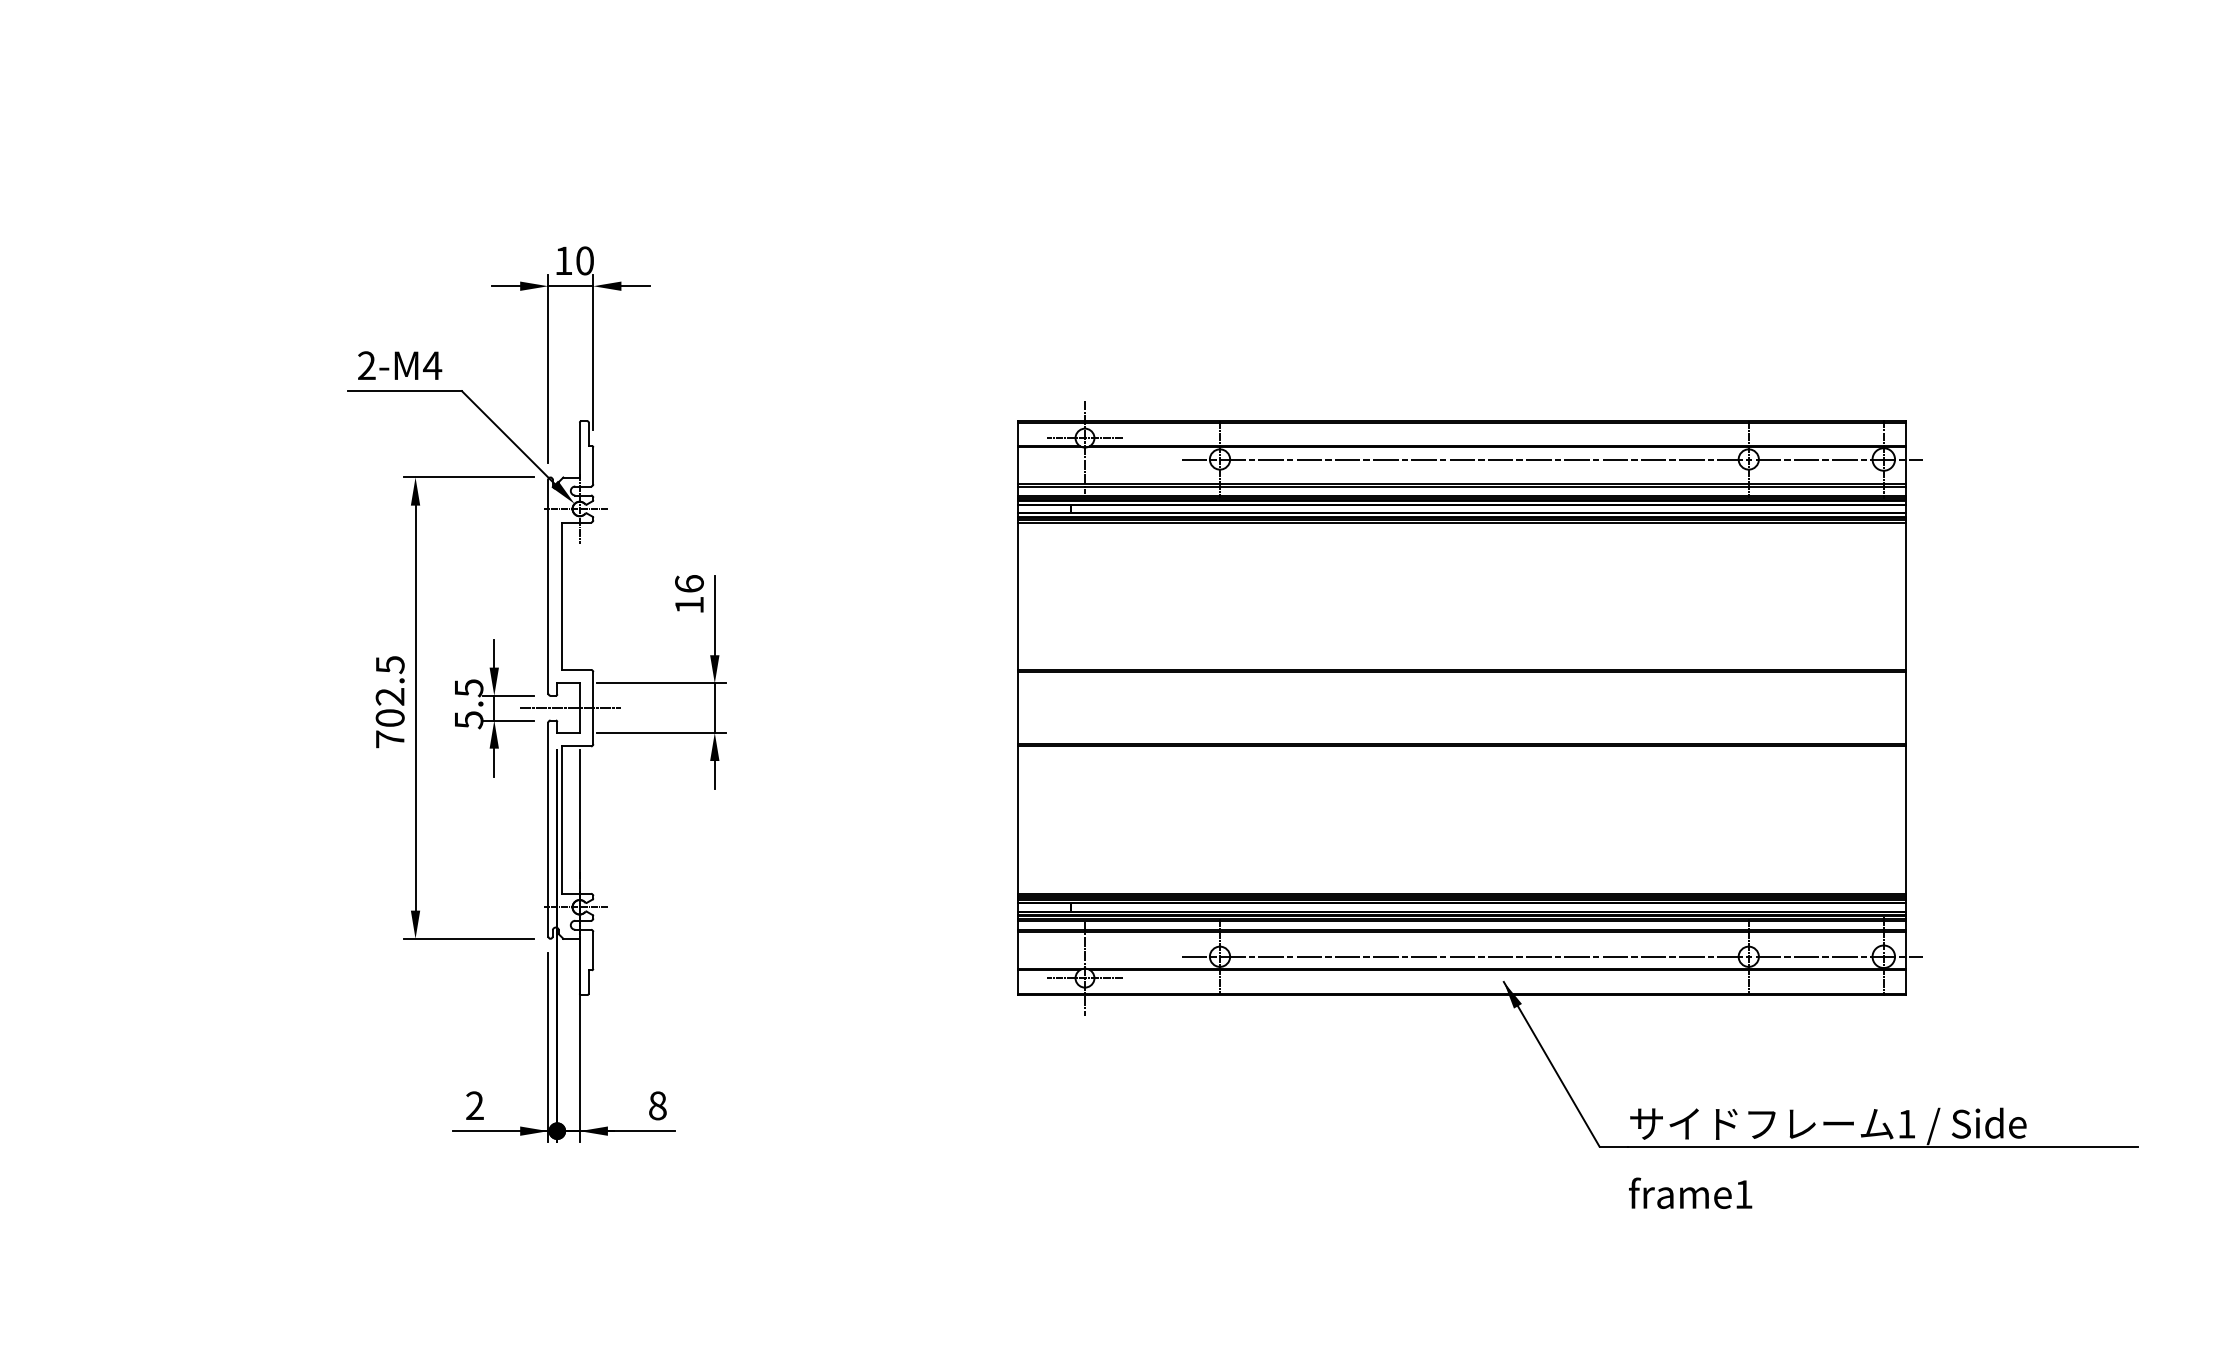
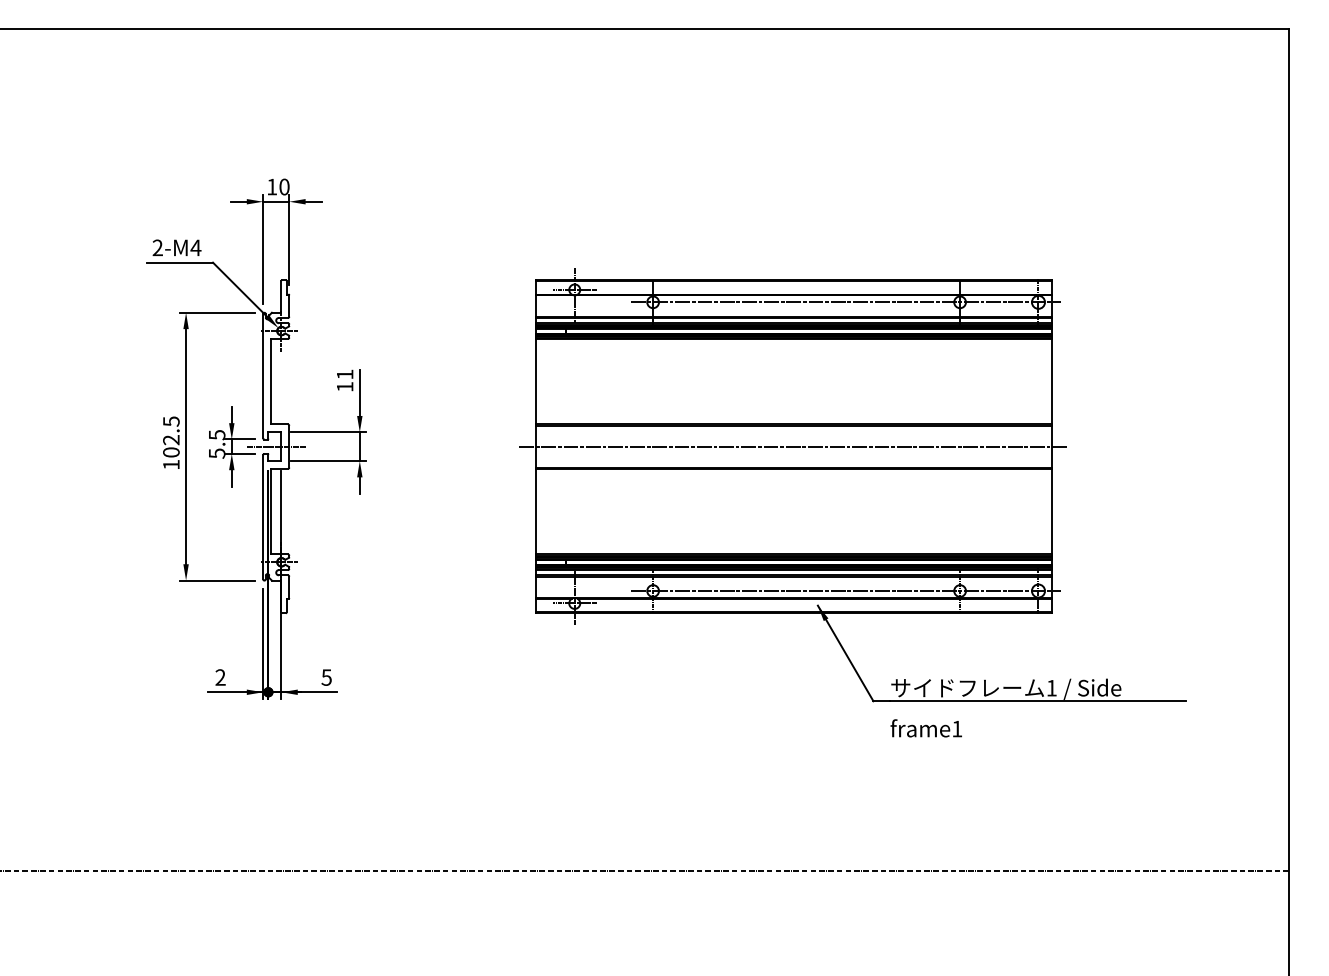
text: (688, 583) -> (344, 374), 16 -> 11
line: (1461, 707) -> (793, 446), added
text: (390, 738) -> (171, 464), 702.5 -> 102.5
text: (657, 1105) -> (326, 677), 8 -> 5

